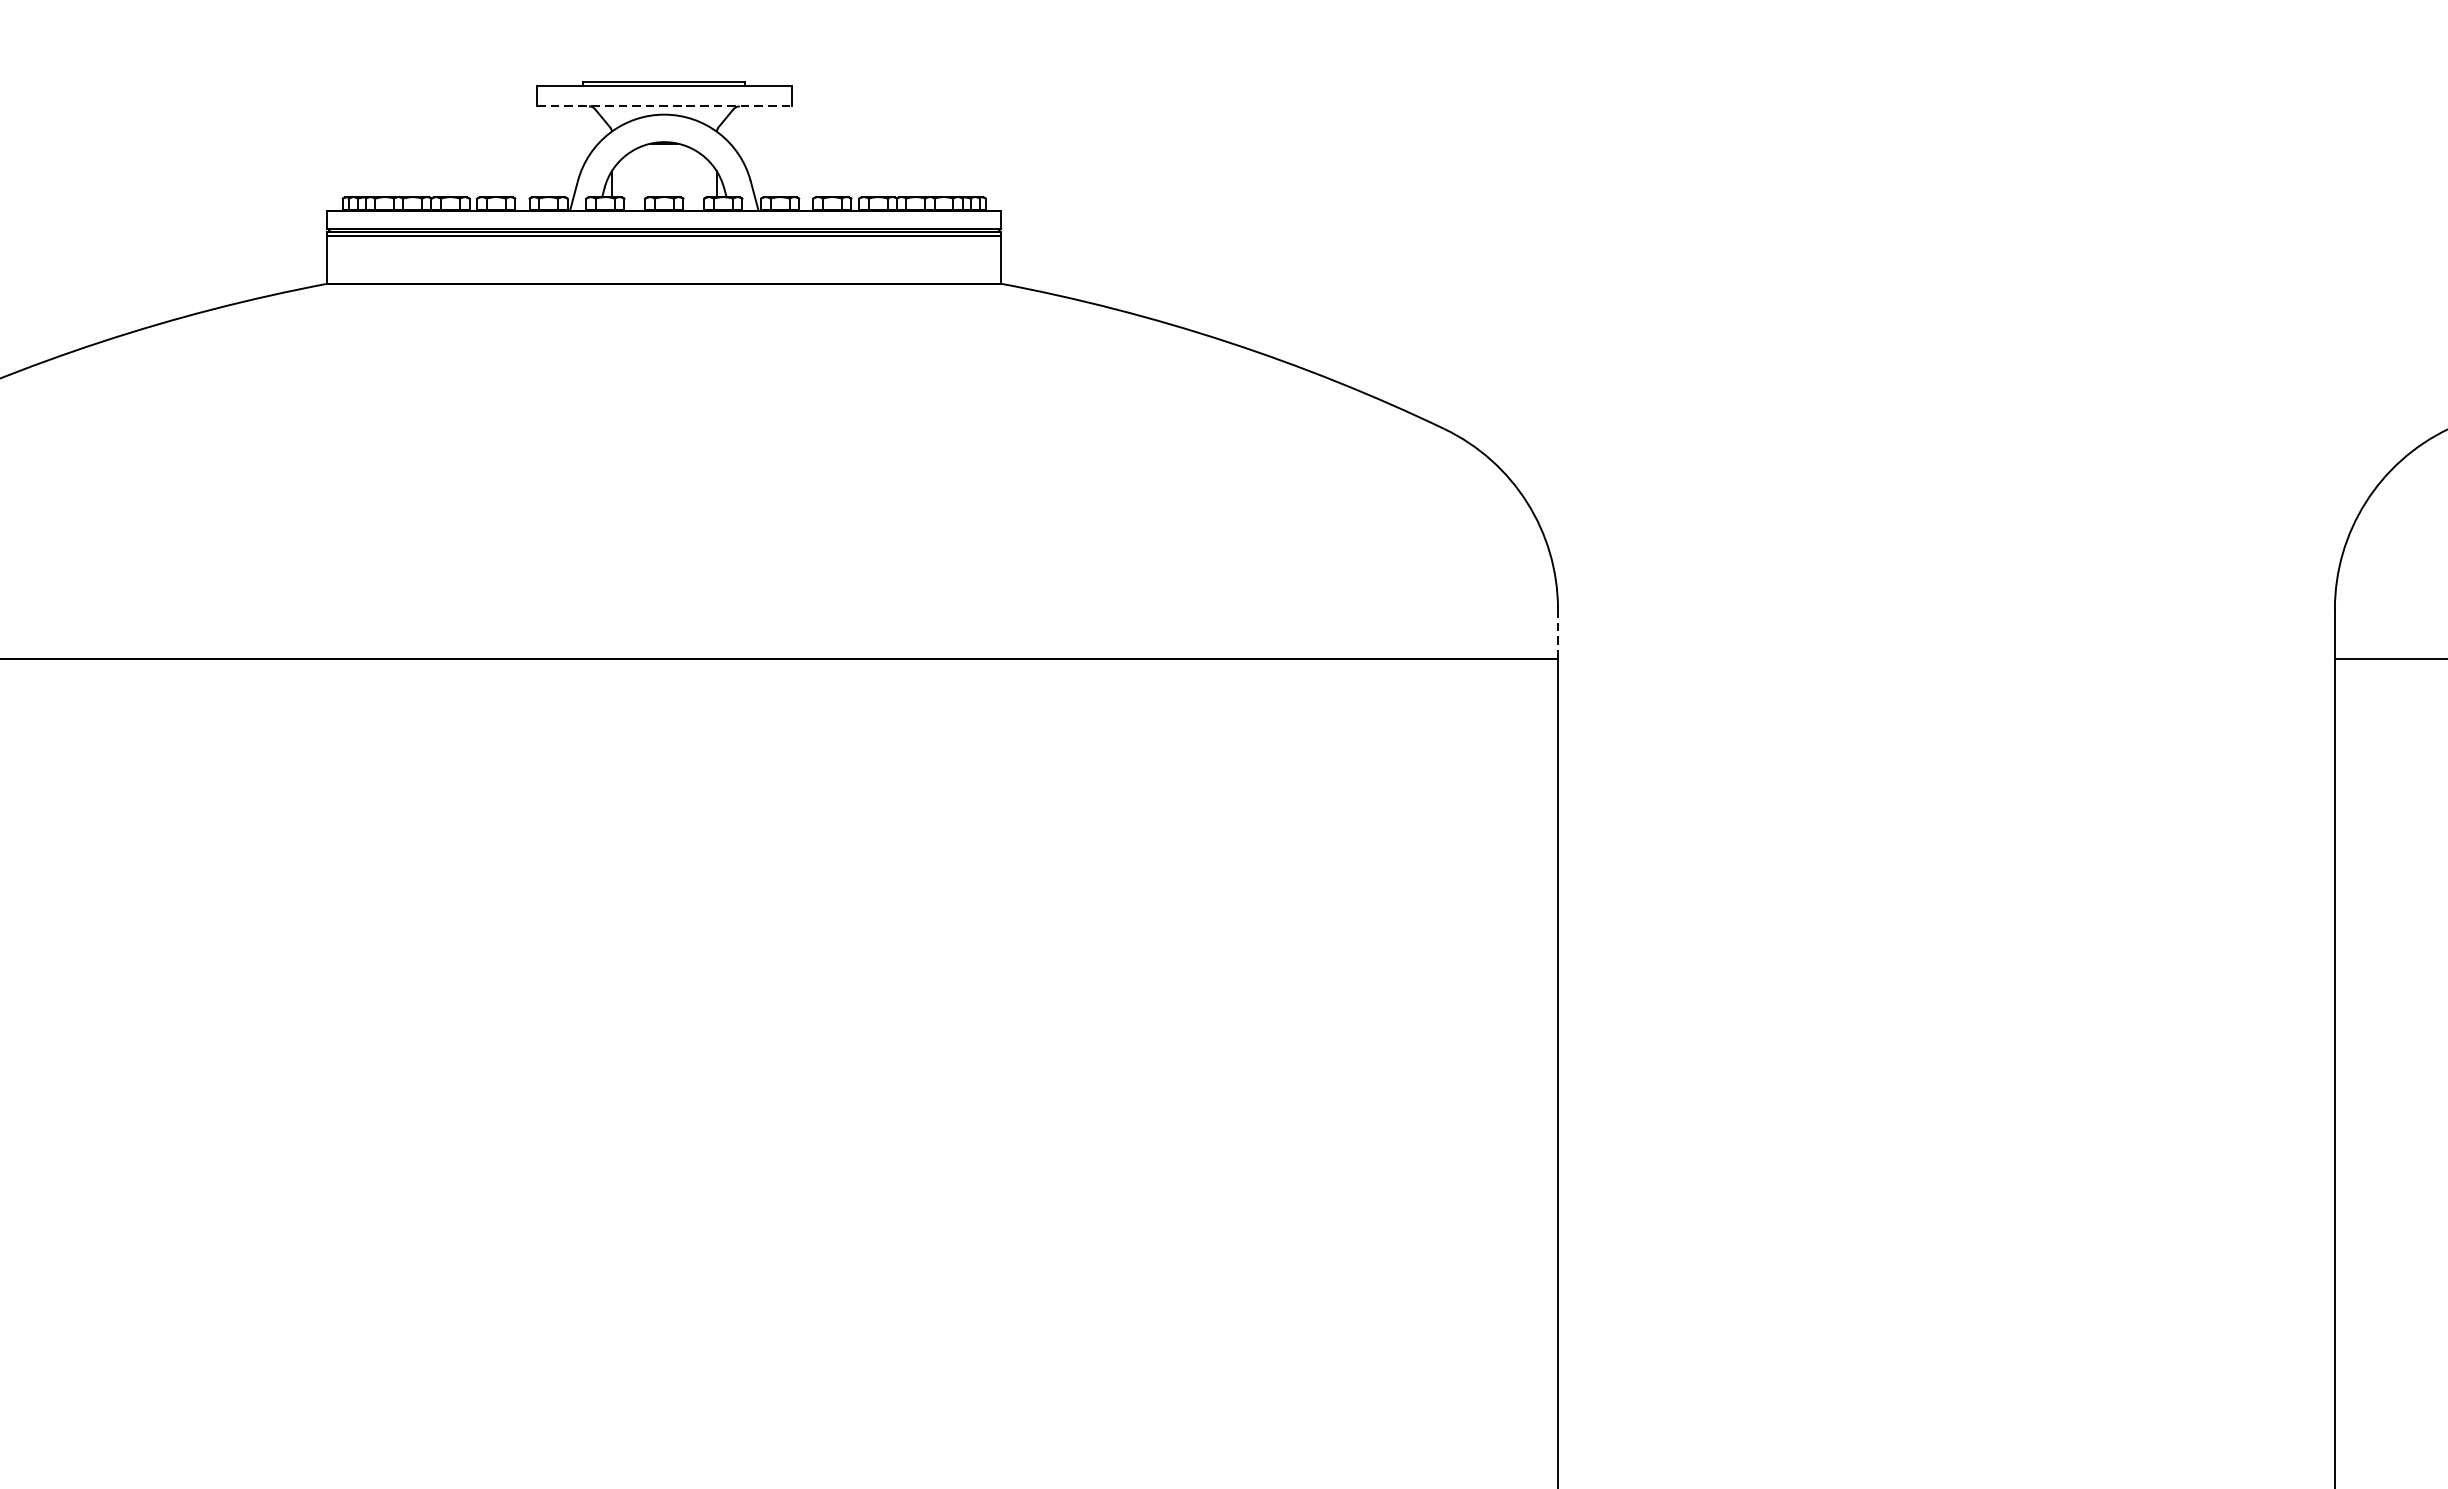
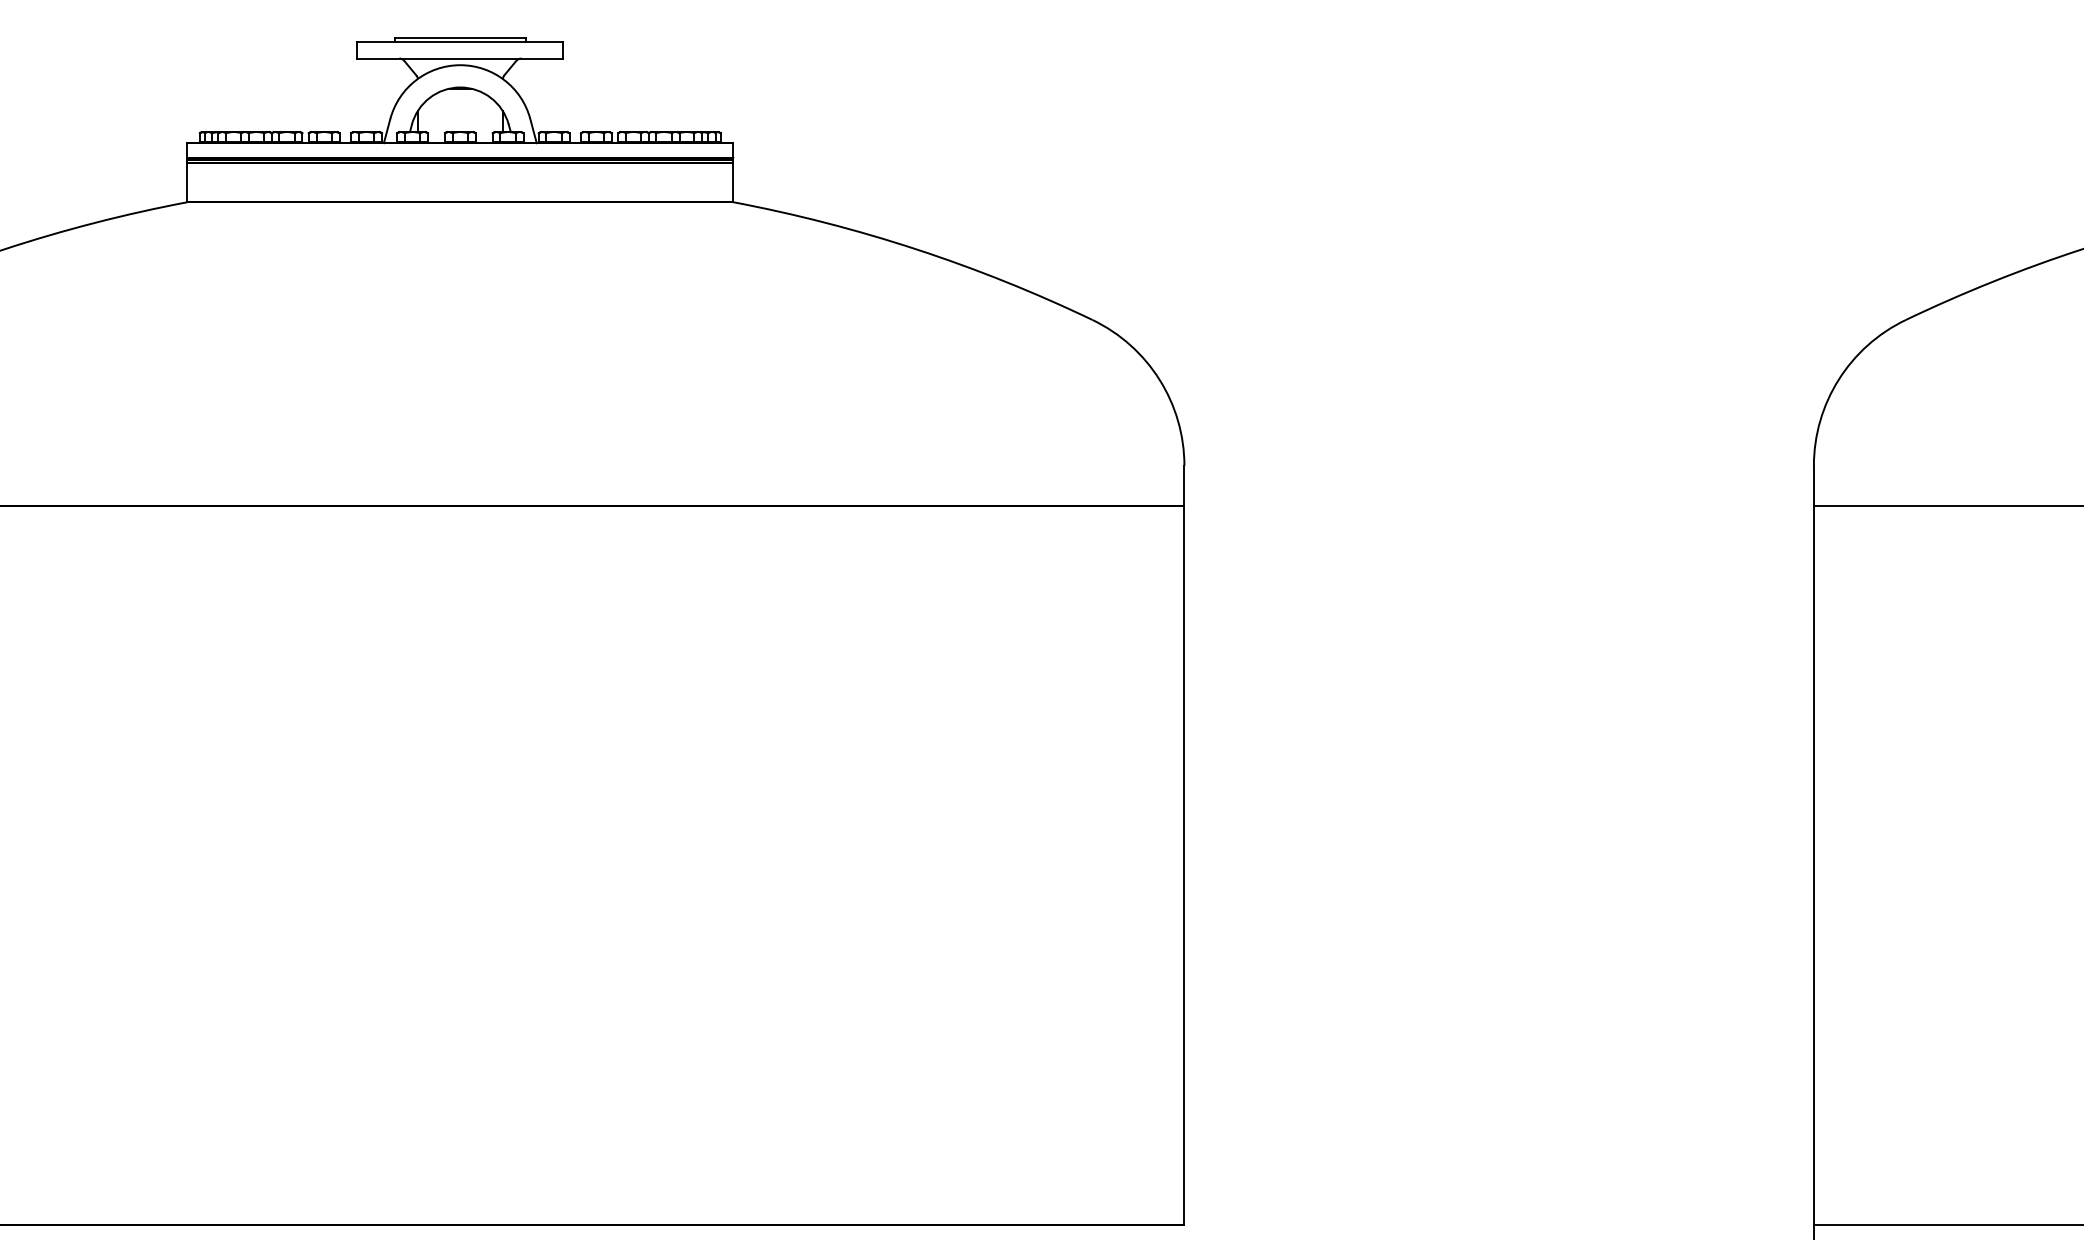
line: (664, 106) -> (460, 58), dashed -> solid
line: (1558, 634) -> (1184, 486), dashed -> solid

